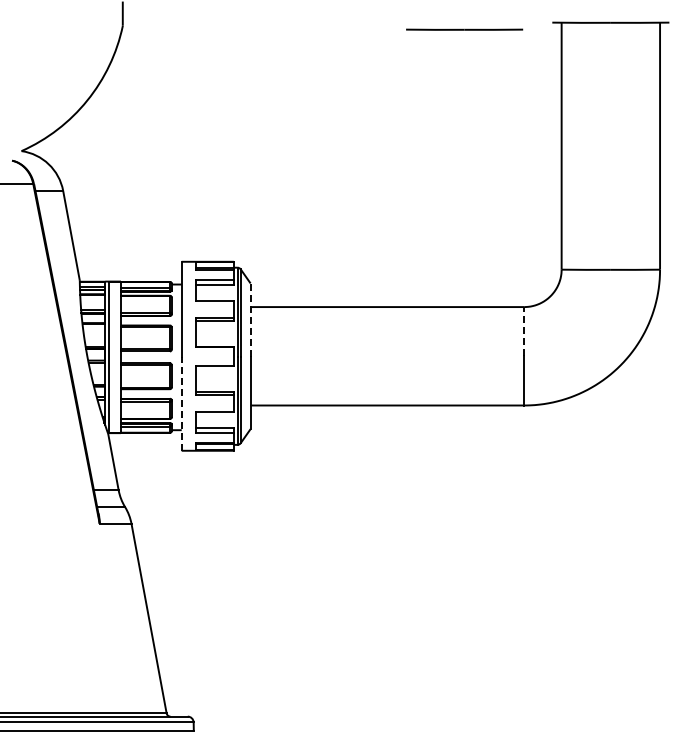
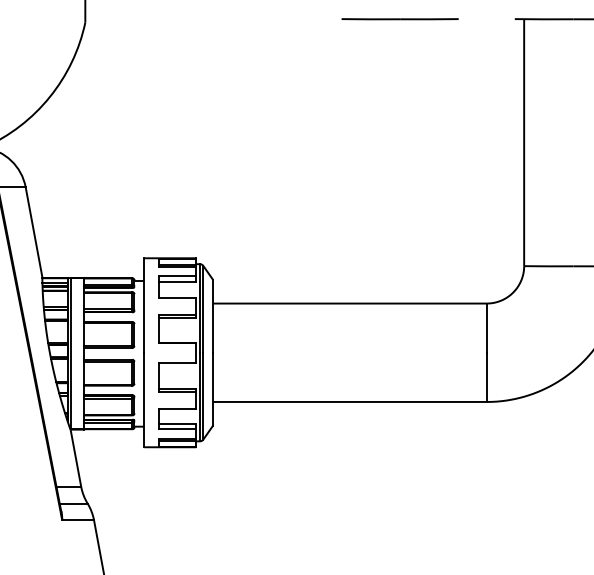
line: (464, 29) -> (400, 18), moved
line: (250, 319) -> (213, 315), dashed -> solid
line: (524, 331) -> (487, 327), dashed -> solid
line: (181, 403) -> (144, 399), dashed -> solid

